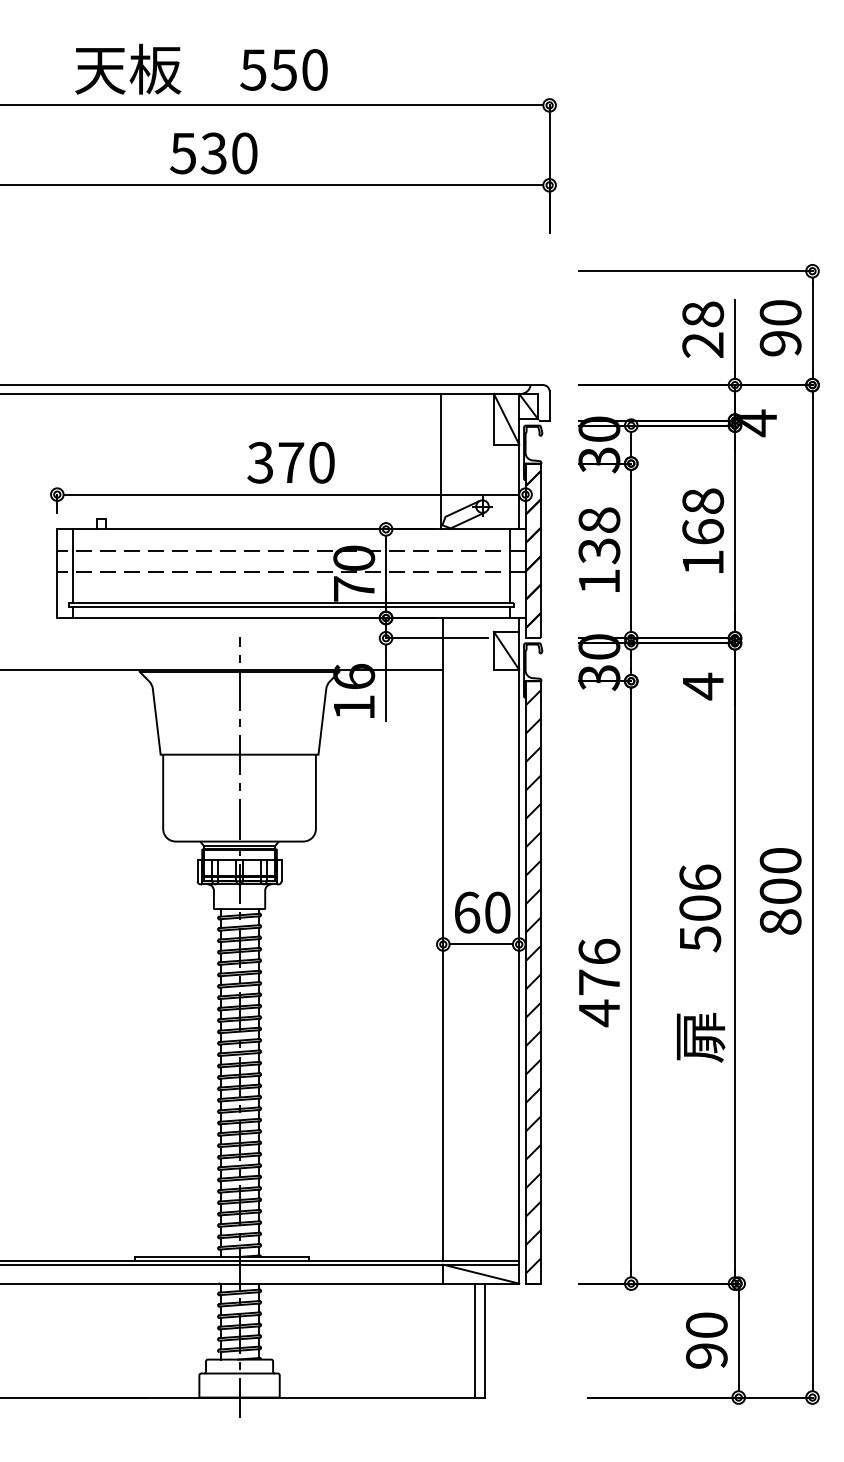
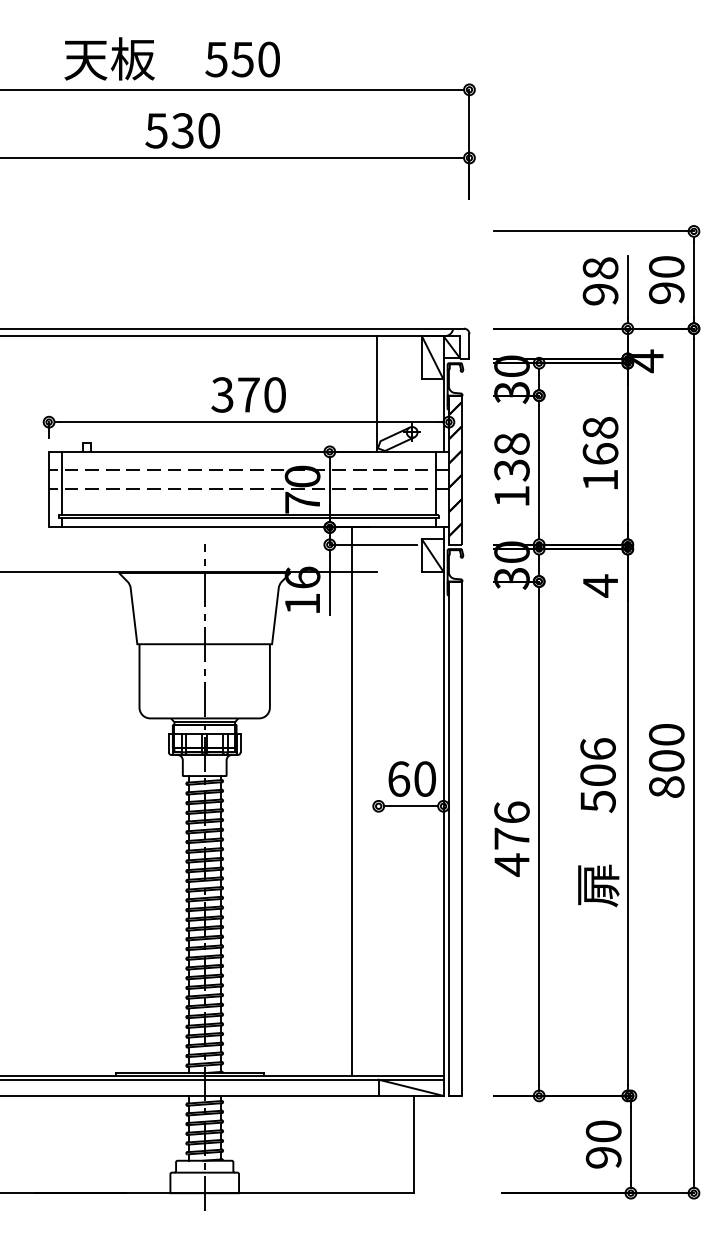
text: (703, 344) -> (600, 293), 28 -> 98
line: (443, 938) -> (352, 801), moved
hatch: (532, 981) -> (454, 837), removed
line: (474, 1340) -> (405, 1144), removed

